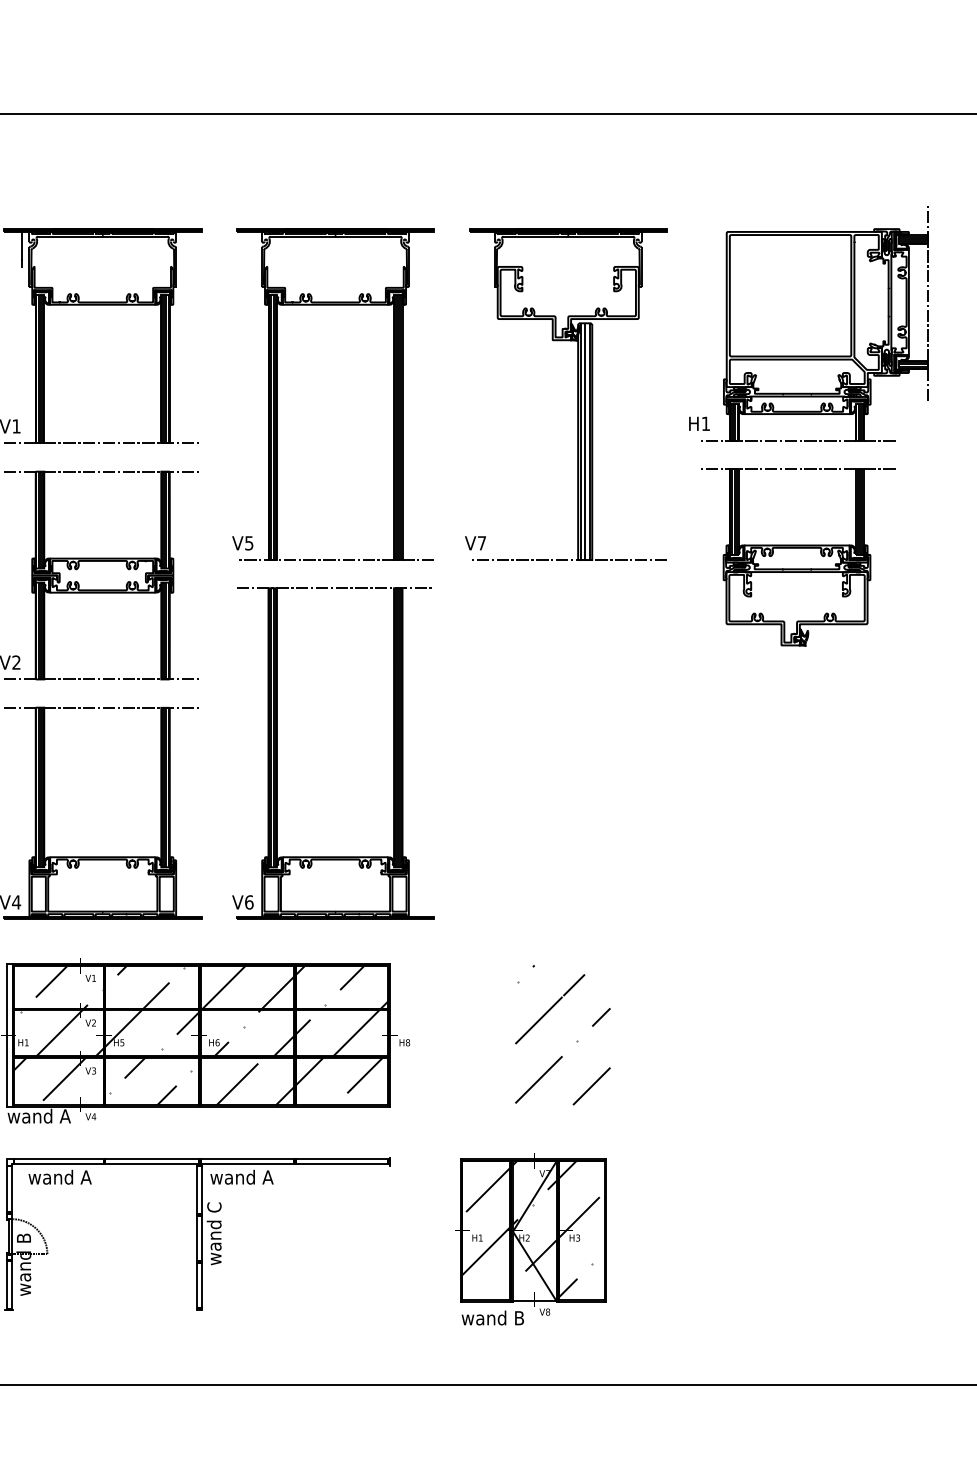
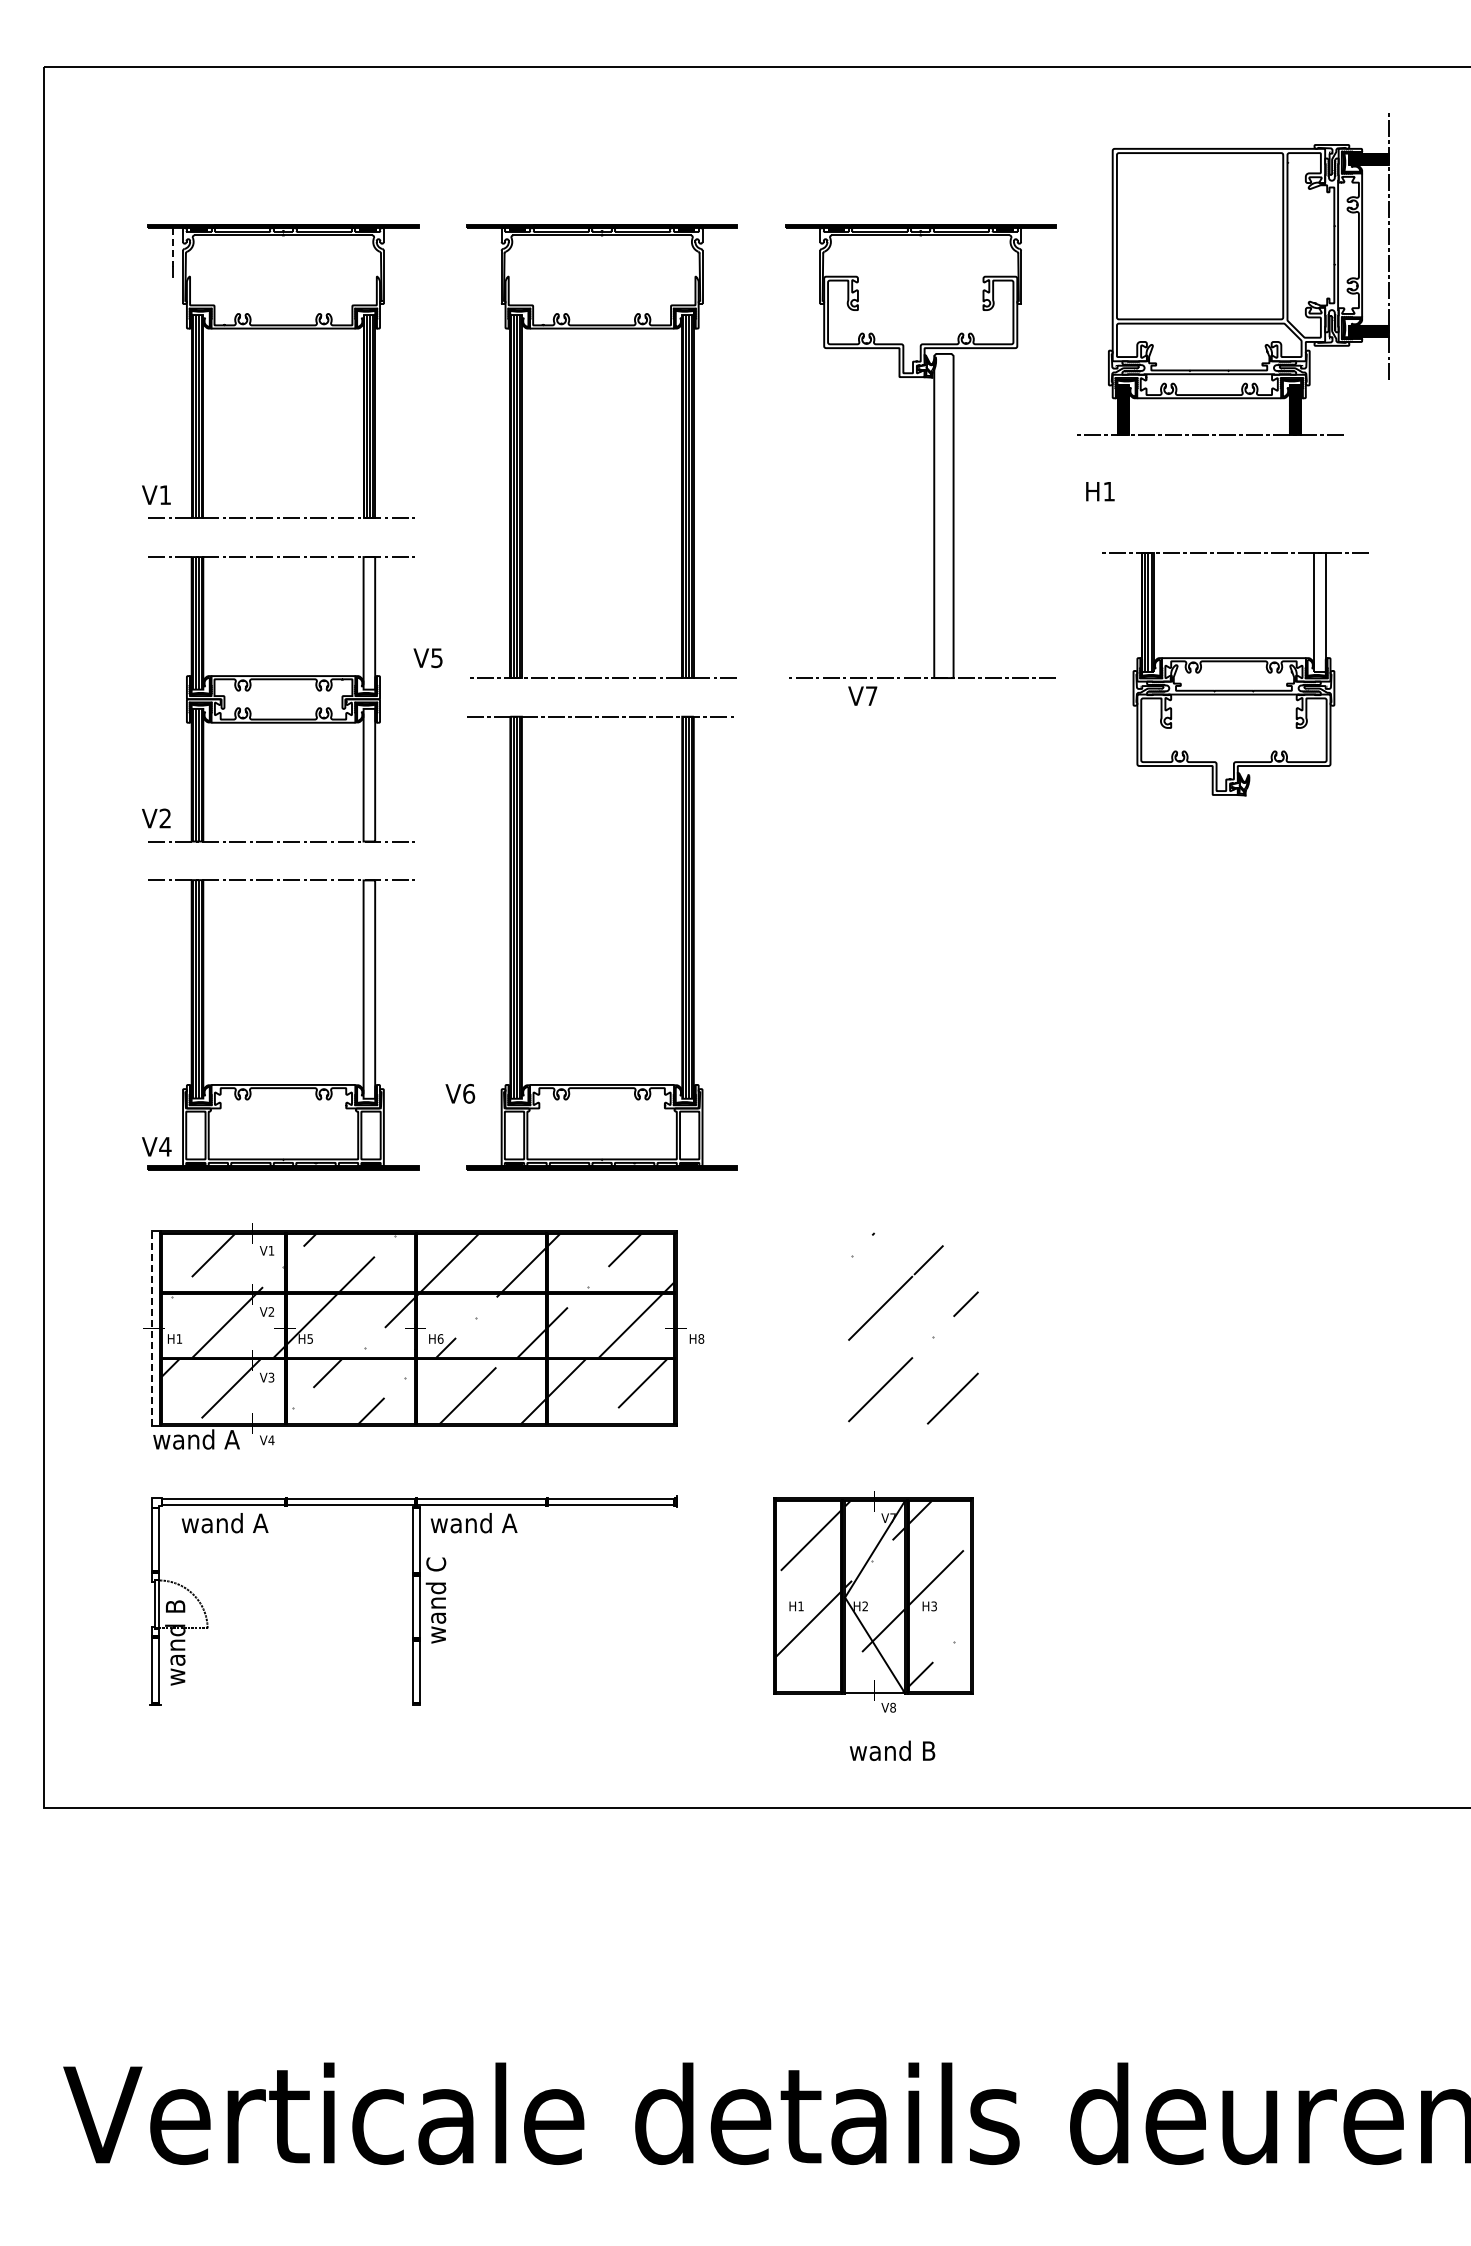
line: (21, 246) -> (172, 248), solid -> dashed
part: (814, 323) -> (1233, 274), moved
hatch: (584, 441) -> (943, 515), removed
hatch: (860, 512) -> (1320, 612), removed
hatch: (164, 520) -> (368, 623), removed
text: (475, 542) -> (862, 695), moved
text: (242, 543) -> (427, 658), moved
hatch: (164, 630) -> (368, 774), removed
hatch: (164, 787) -> (368, 989), removed
text: (243, 902) -> (460, 1093), moved
line: (6, 1035) -> (151, 1328), solid -> dashed
text: (492, 1317) -> (892, 1750), moved

